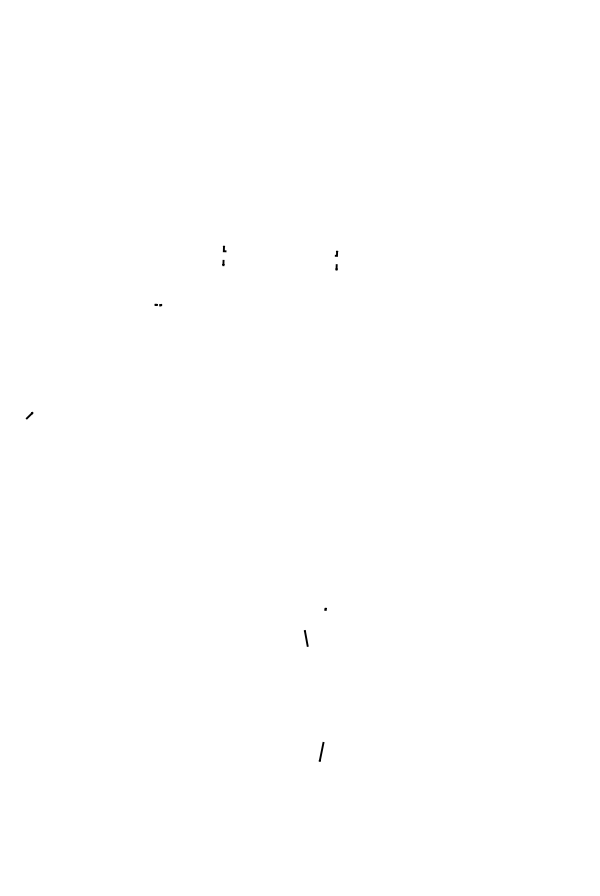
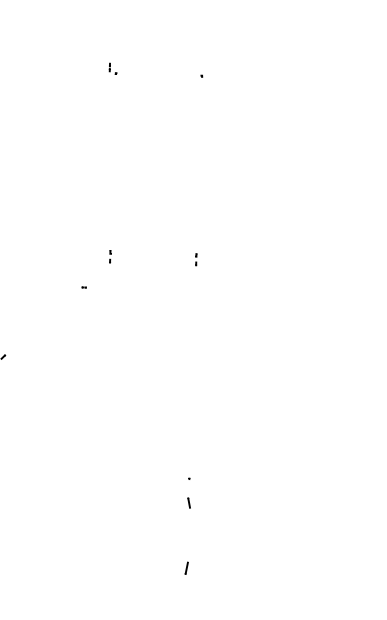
part: (224, 255) -> (110, 256), moved
part: (305, 637) -> (188, 502), moved

